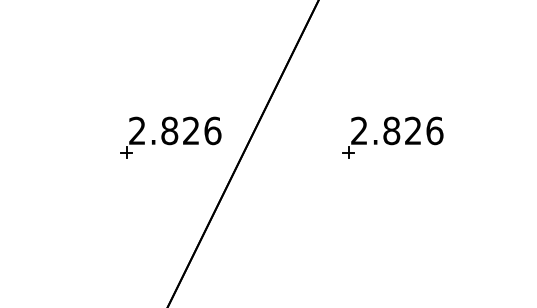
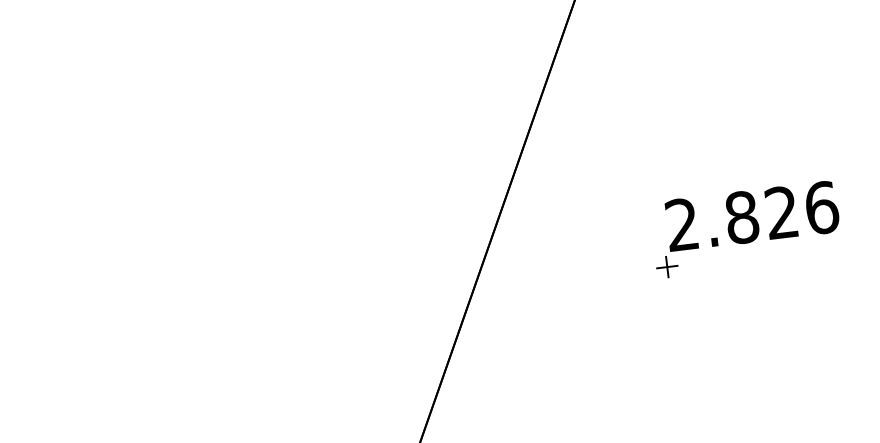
part: (170, 137) -> (334, 279), removed

